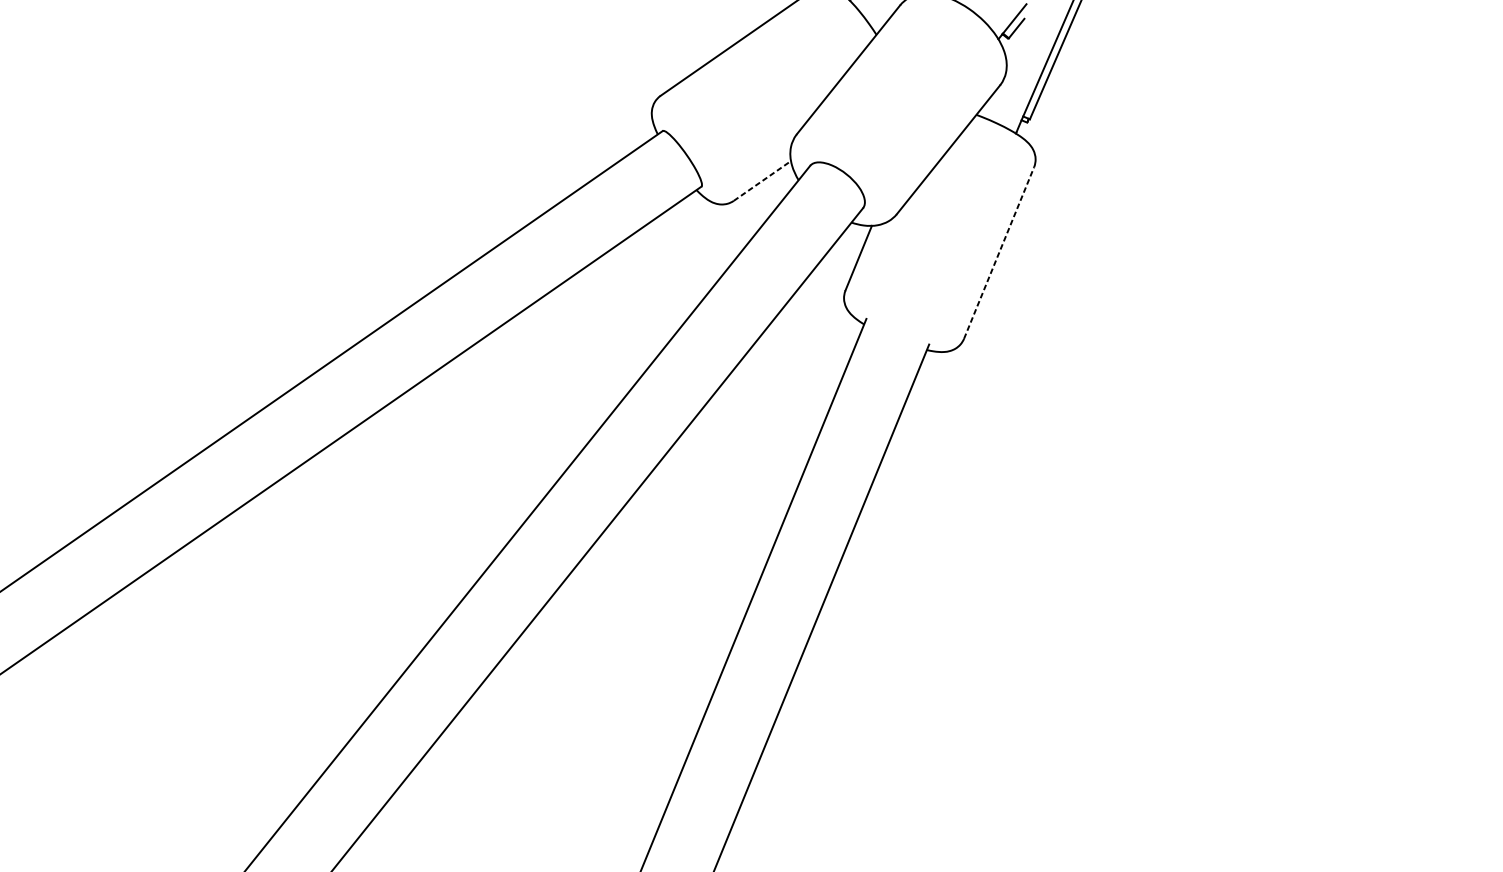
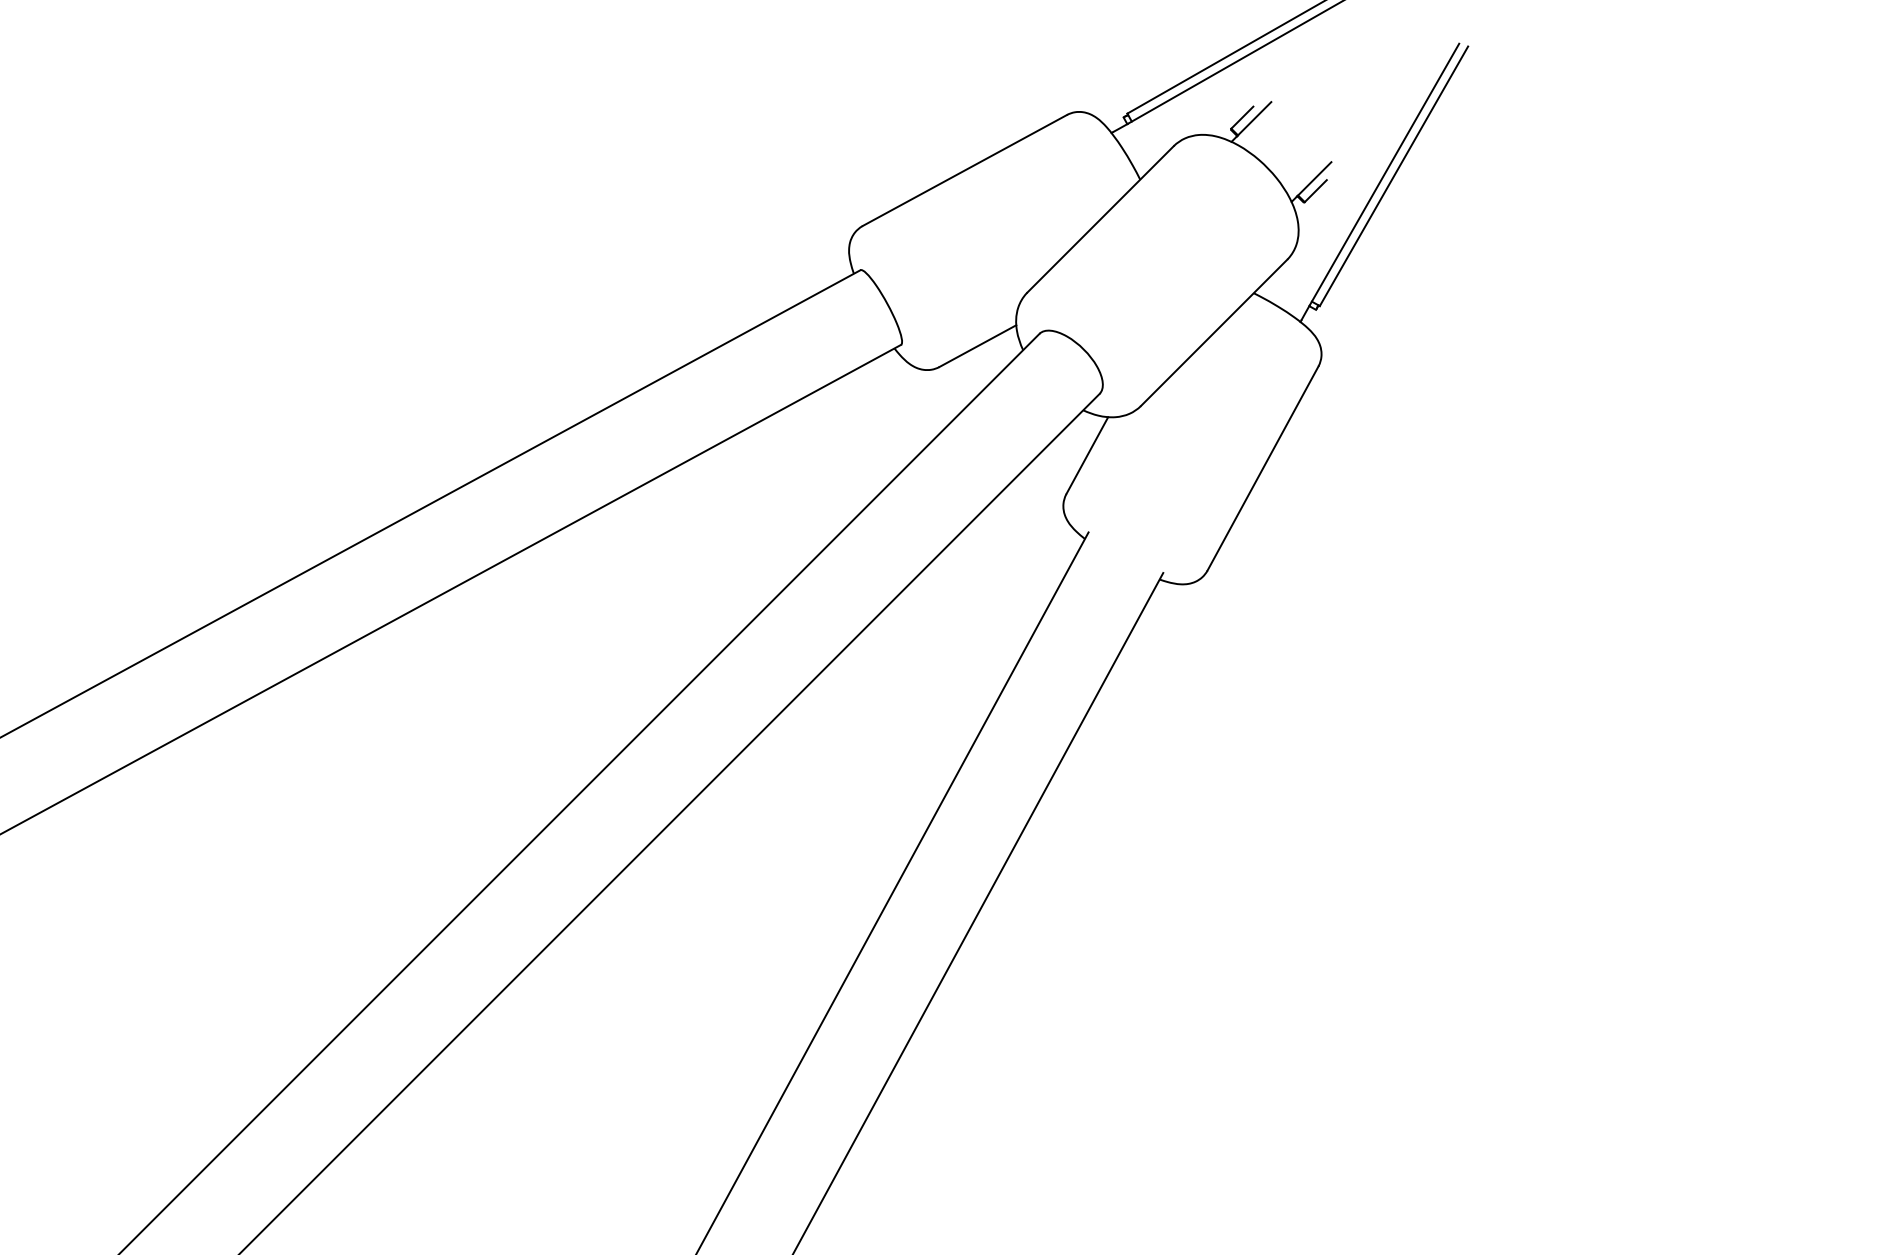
line: (762, 181) -> (977, 346), dashed -> solid
line: (999, 252) -> (1263, 468), dashed -> solid

